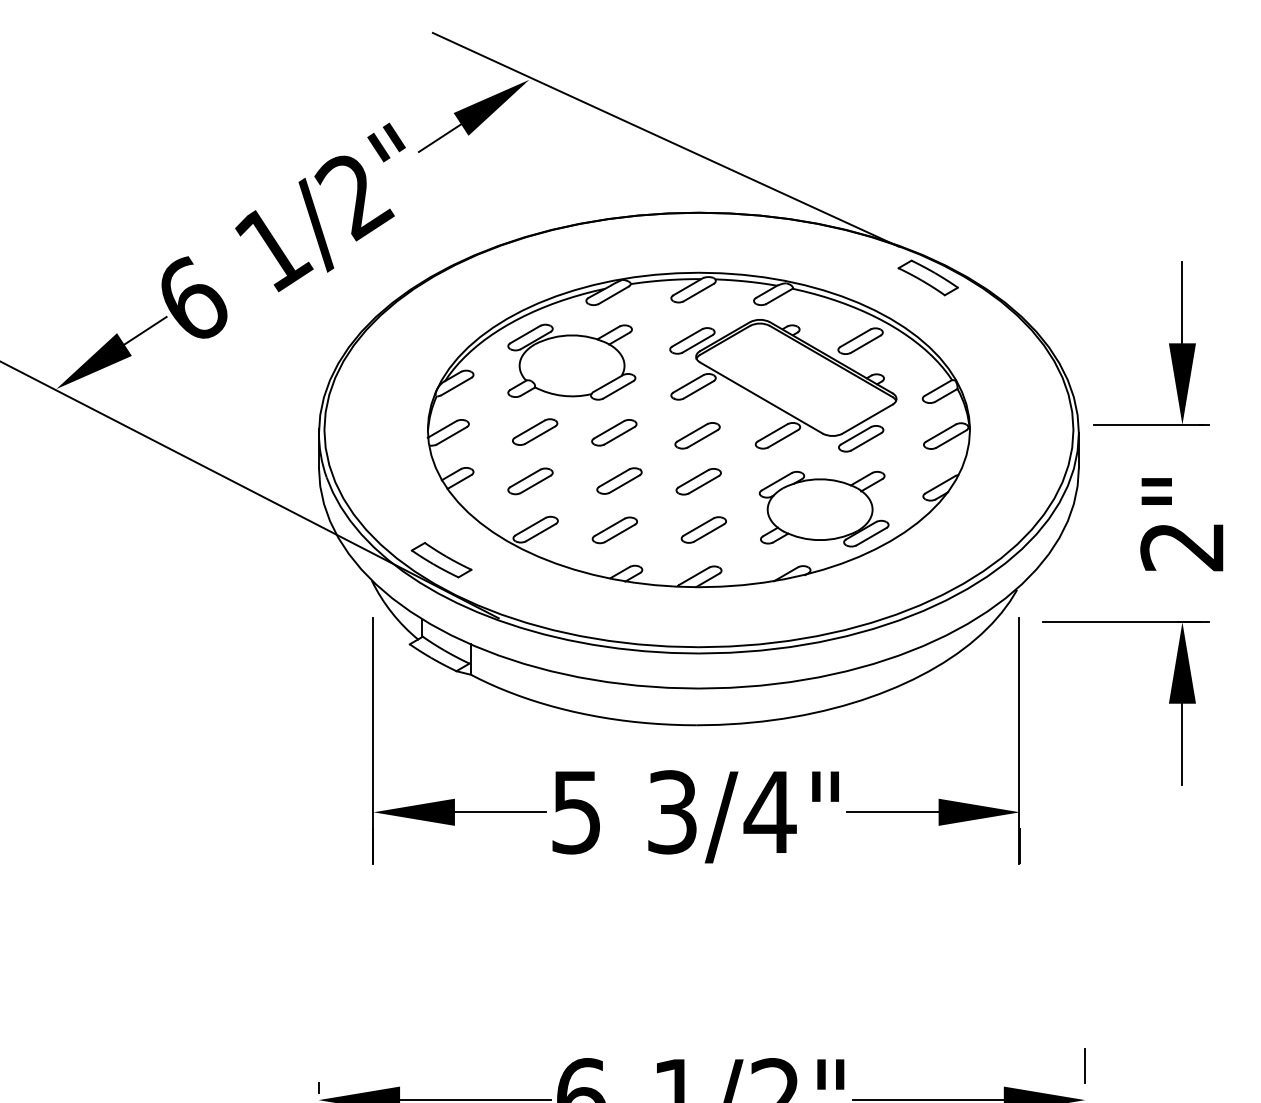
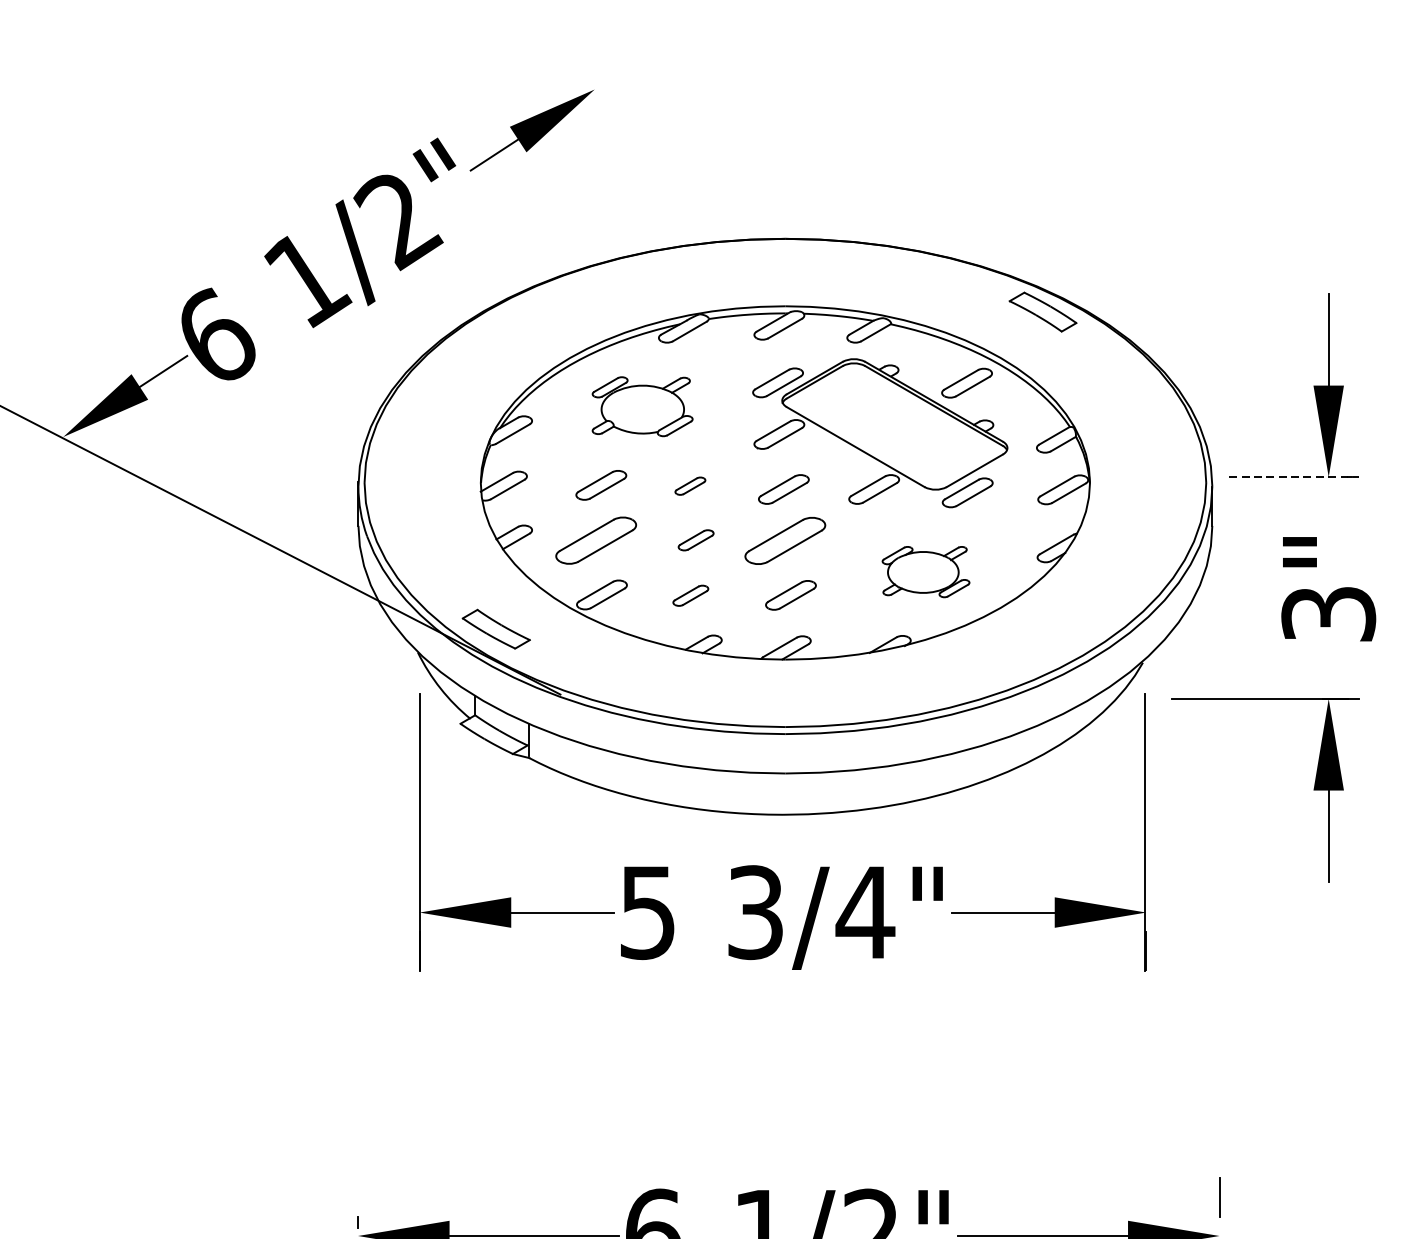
line: (665, 139) -> (747, 156), removed
part: (571, 361) -> (642, 405), size x0.7
line: (1151, 424) -> (1293, 476), solid -> dashed
part: (614, 432) -> (690, 485), size x0.6
part: (619, 480) -> (696, 539), size x0.7
part: (530, 481) -> (596, 540), size x1.6
part: (698, 481) -> (784, 540), size x1.6
part: (823, 509) -> (925, 572), size x0.6
part: (614, 530) -> (690, 595), size x0.7
text: (1182, 546) -> (1328, 613), 2" -> 3"

